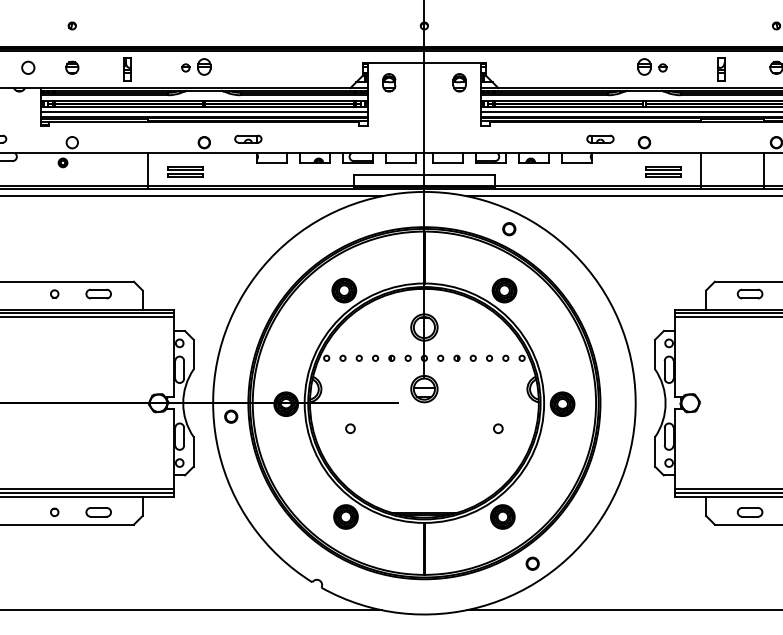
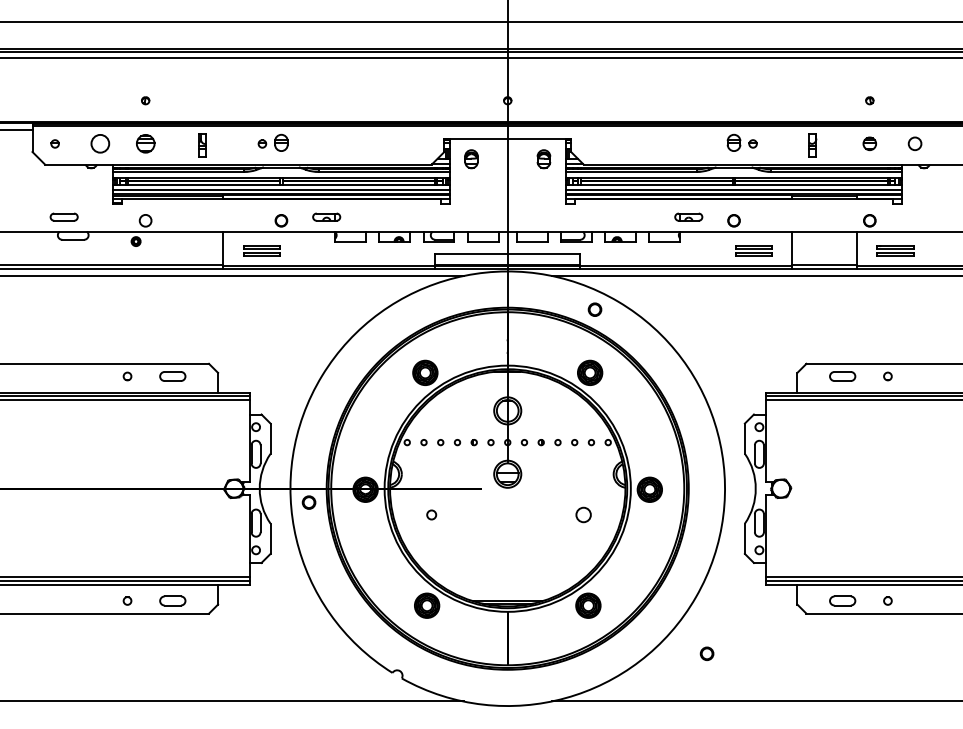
circle: (28, 67) -> (100, 143), size x1.4
part: (72, 67) -> (145, 143), size x1.4
circle: (498, 428) -> (583, 514), size x1.6
part: (532, 563) -> (706, 653), moved

